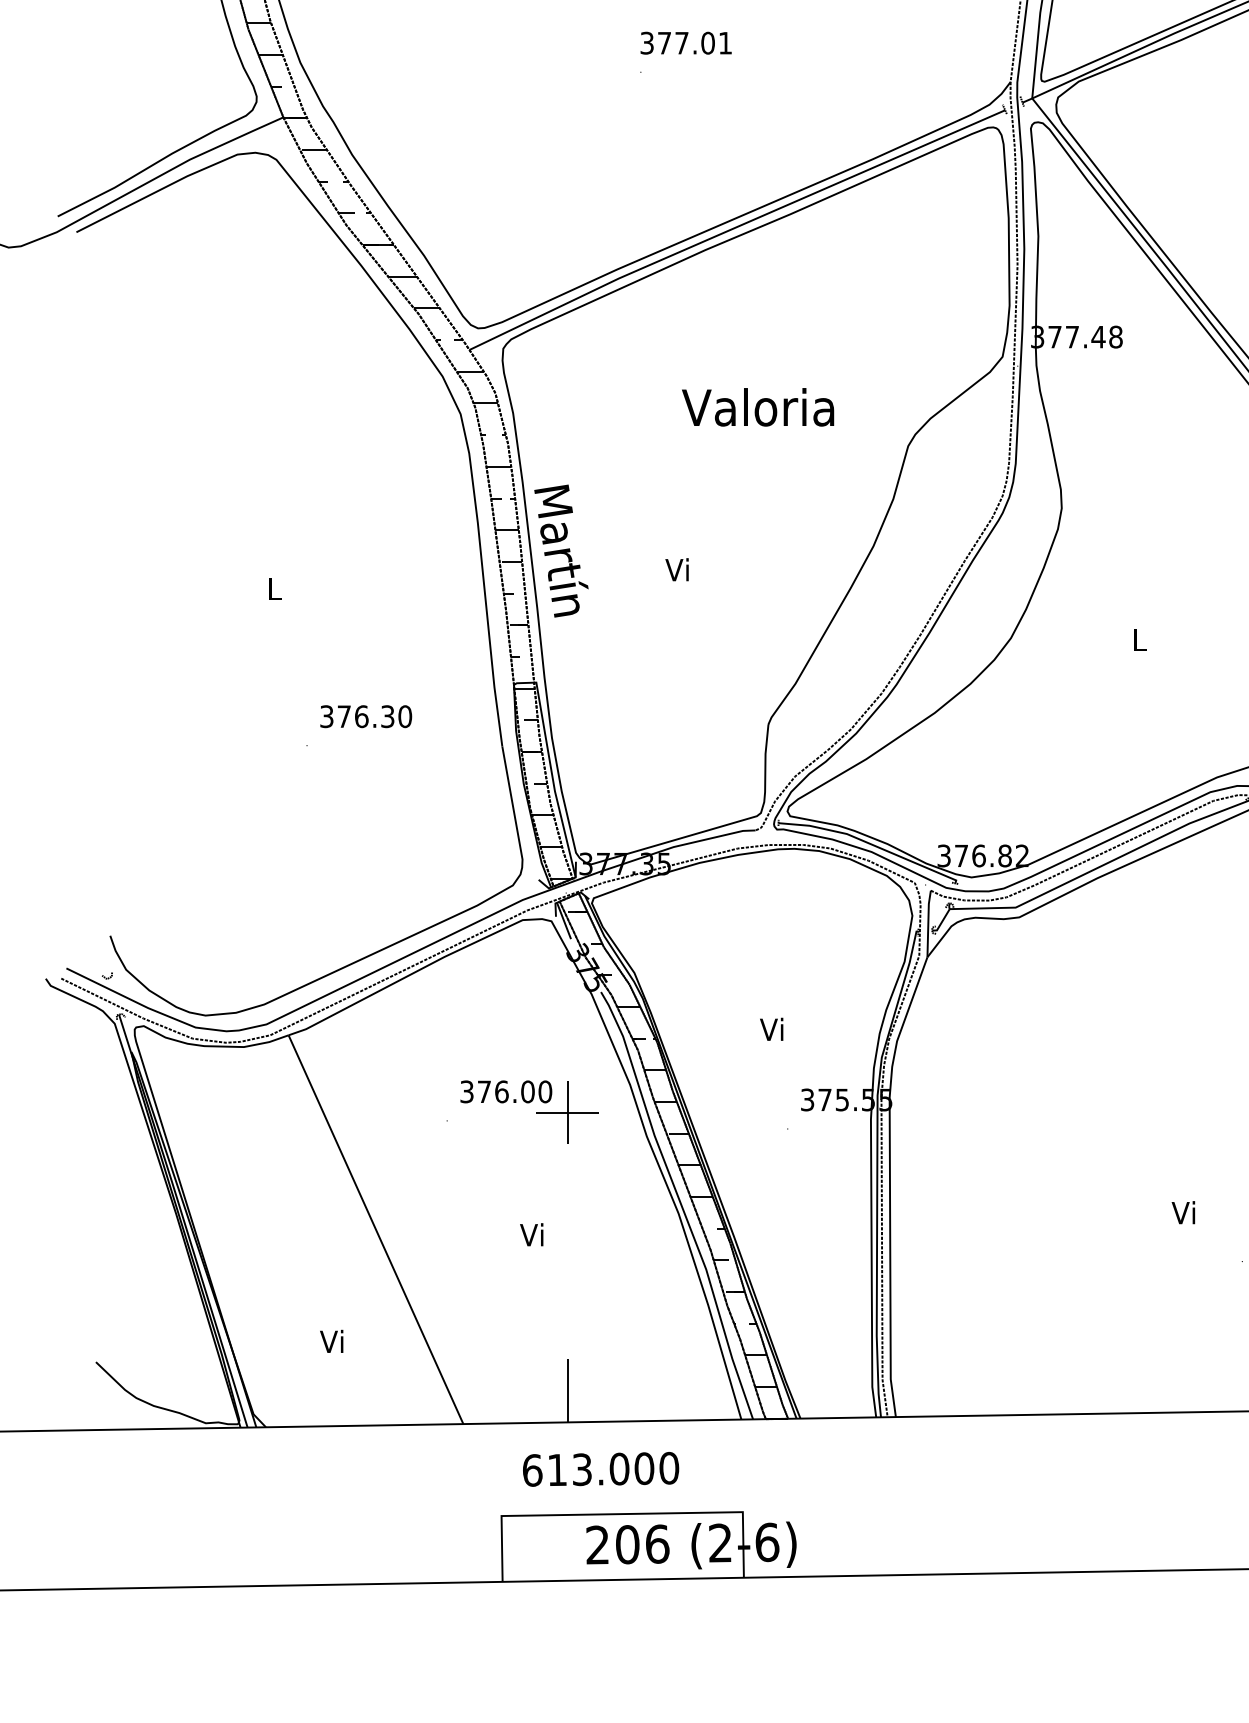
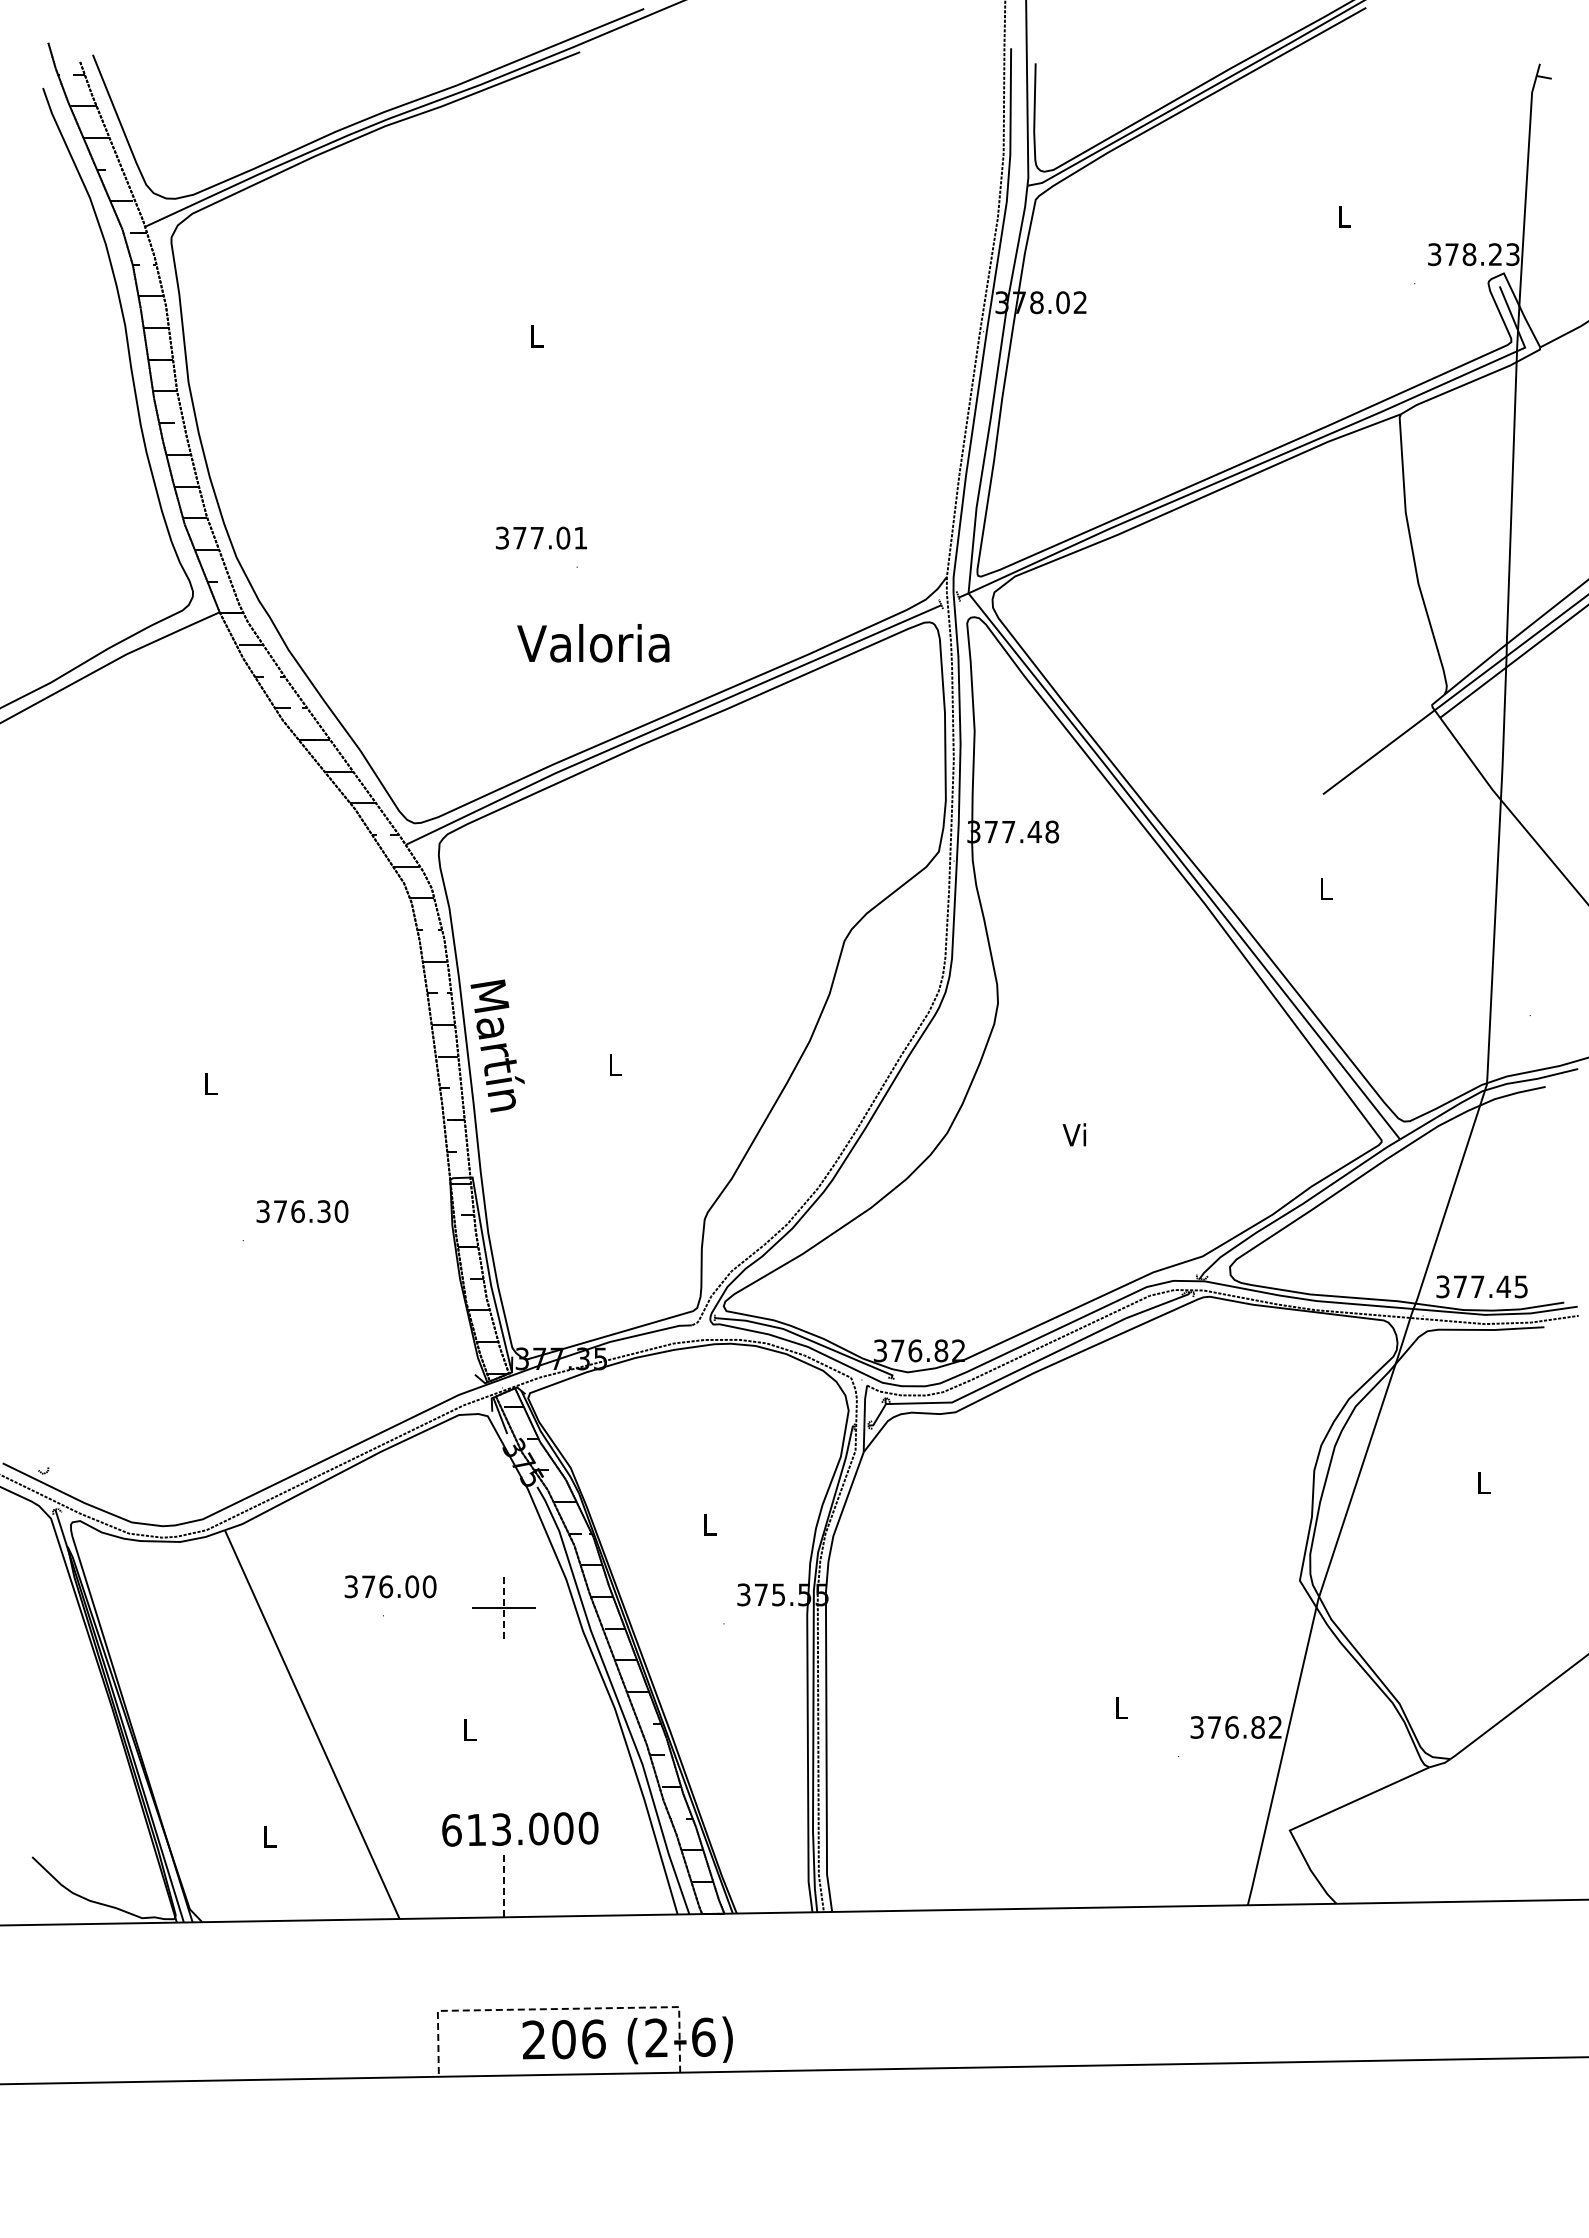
text: (686, 42) -> (541, 537), moved
text: (758, 407) -> (593, 643), moved
part: (480, 559) -> (416, 1054), removed
text: (676, 569) -> (612, 1064), Vi -> L
text: (1137, 639) -> (1073, 1134), L -> Vi
text: (771, 1028) -> (707, 1523), Vi -> L
text: (506, 1091) -> (390, 1586), moved
line: (567, 1112) -> (503, 1607), solid -> dashed
text: (1183, 1212) -> (1119, 1707), Vi -> L
text: (531, 1234) -> (467, 1729), Vi -> L
text: (331, 1340) -> (267, 1835), Vi -> L
line: (567, 1390) -> (503, 1885), solid -> dashed
text: (601, 1468) -> (520, 1828), moved
line: (622, 1514) -> (558, 2009), solid -> dashed

